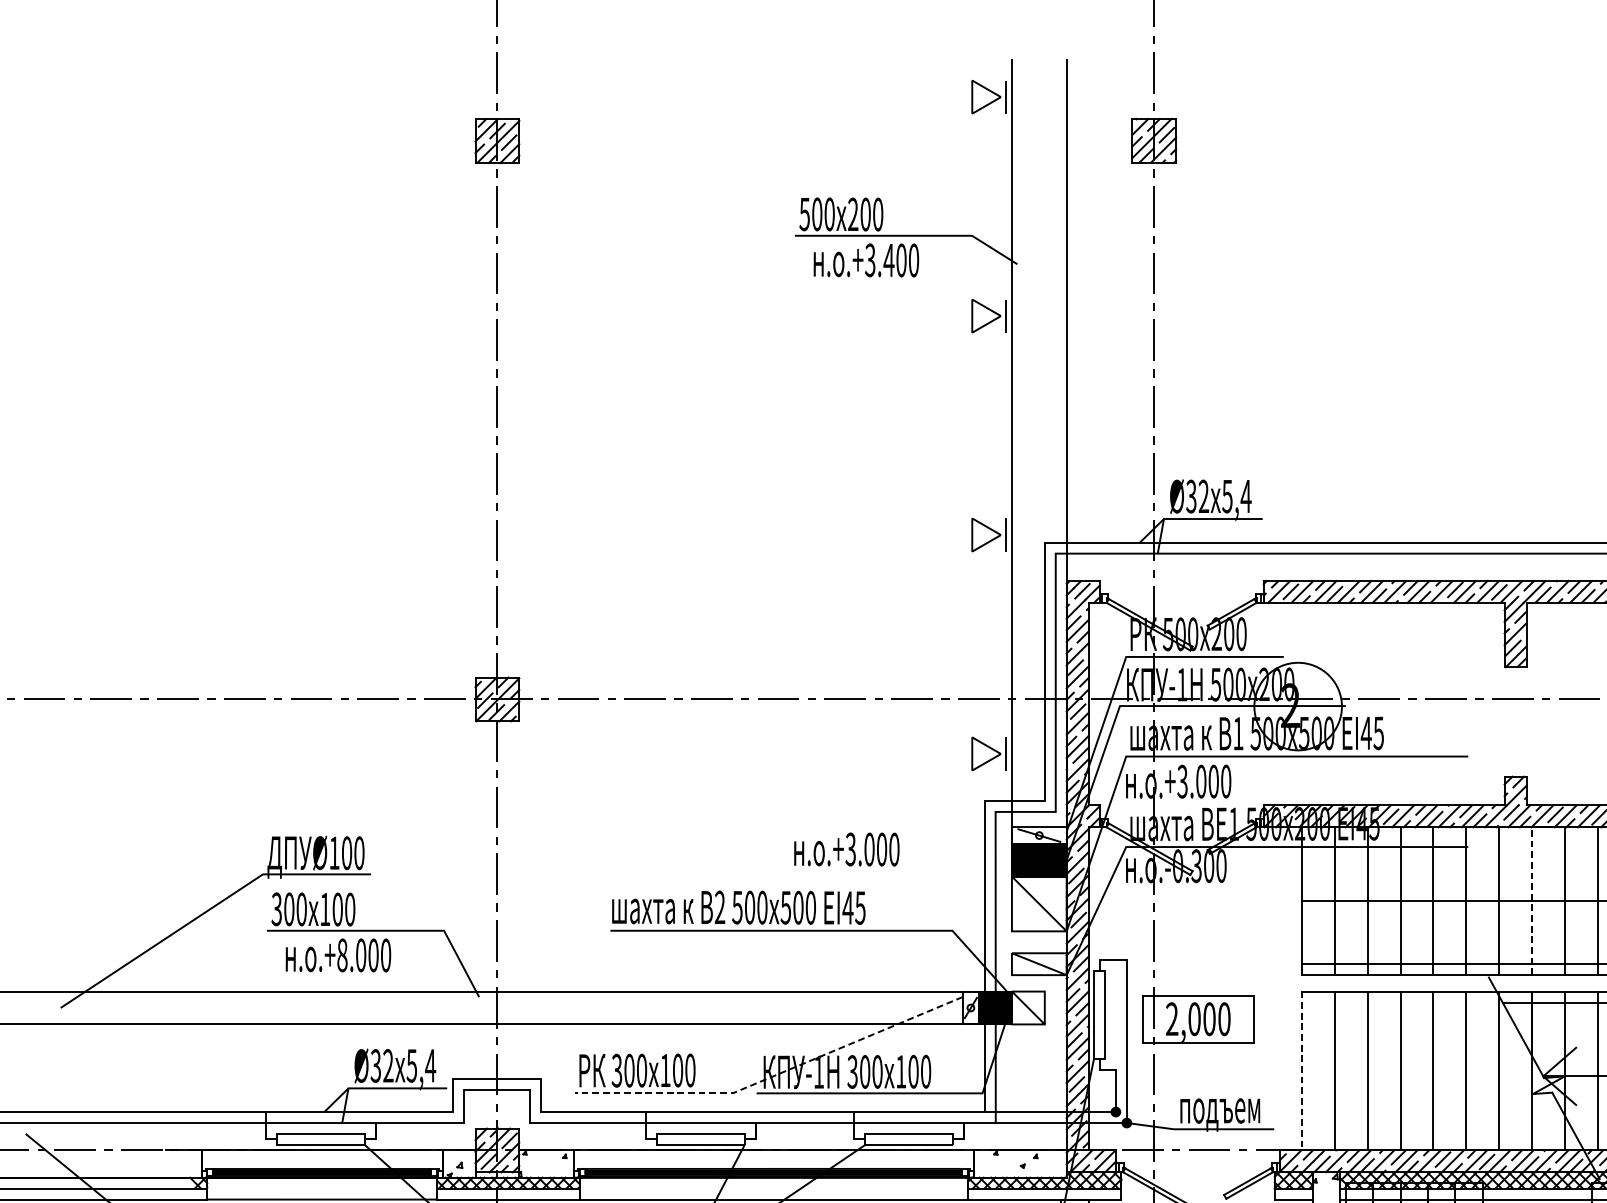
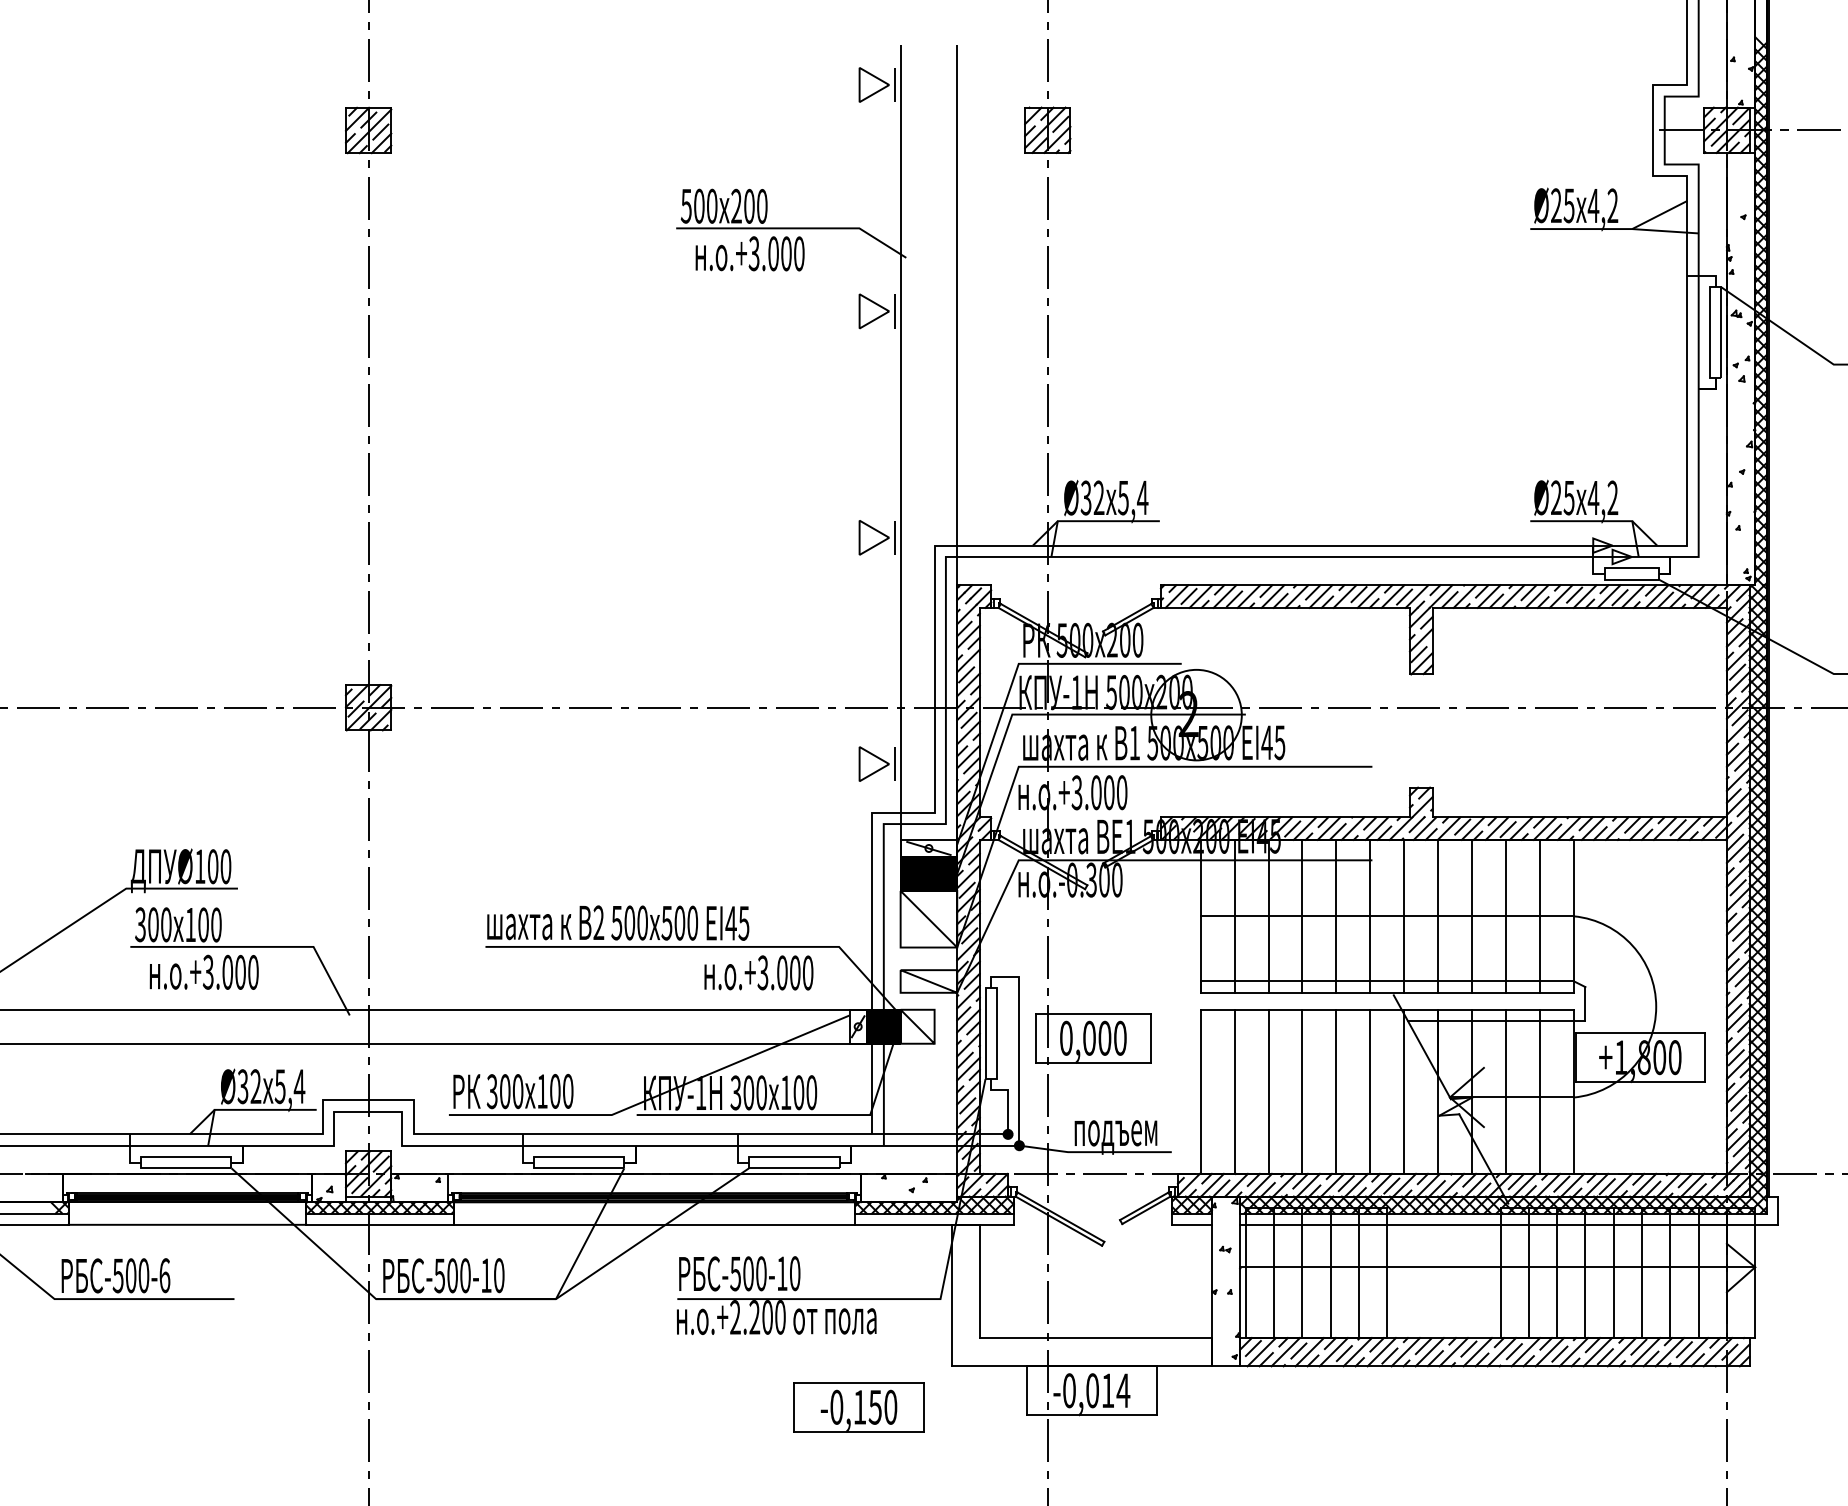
text: (888, 260) -> (773, 253), .+3.400 -> .+3.000
text: (846, 849) -> (758, 972), moved
line: (1532, 900) -> (1438, 915), dashed -> solid
text: (341, 954) -> (207, 971), .+8.000 -> .+3.000
text: (1172, 1018) -> (1066, 1037), 2,000 -> 0,000
line: (1301, 1071) -> (1200, 1092), dashed -> solid
line: (774, 1075) -> (655, 1096), dashed -> solid

